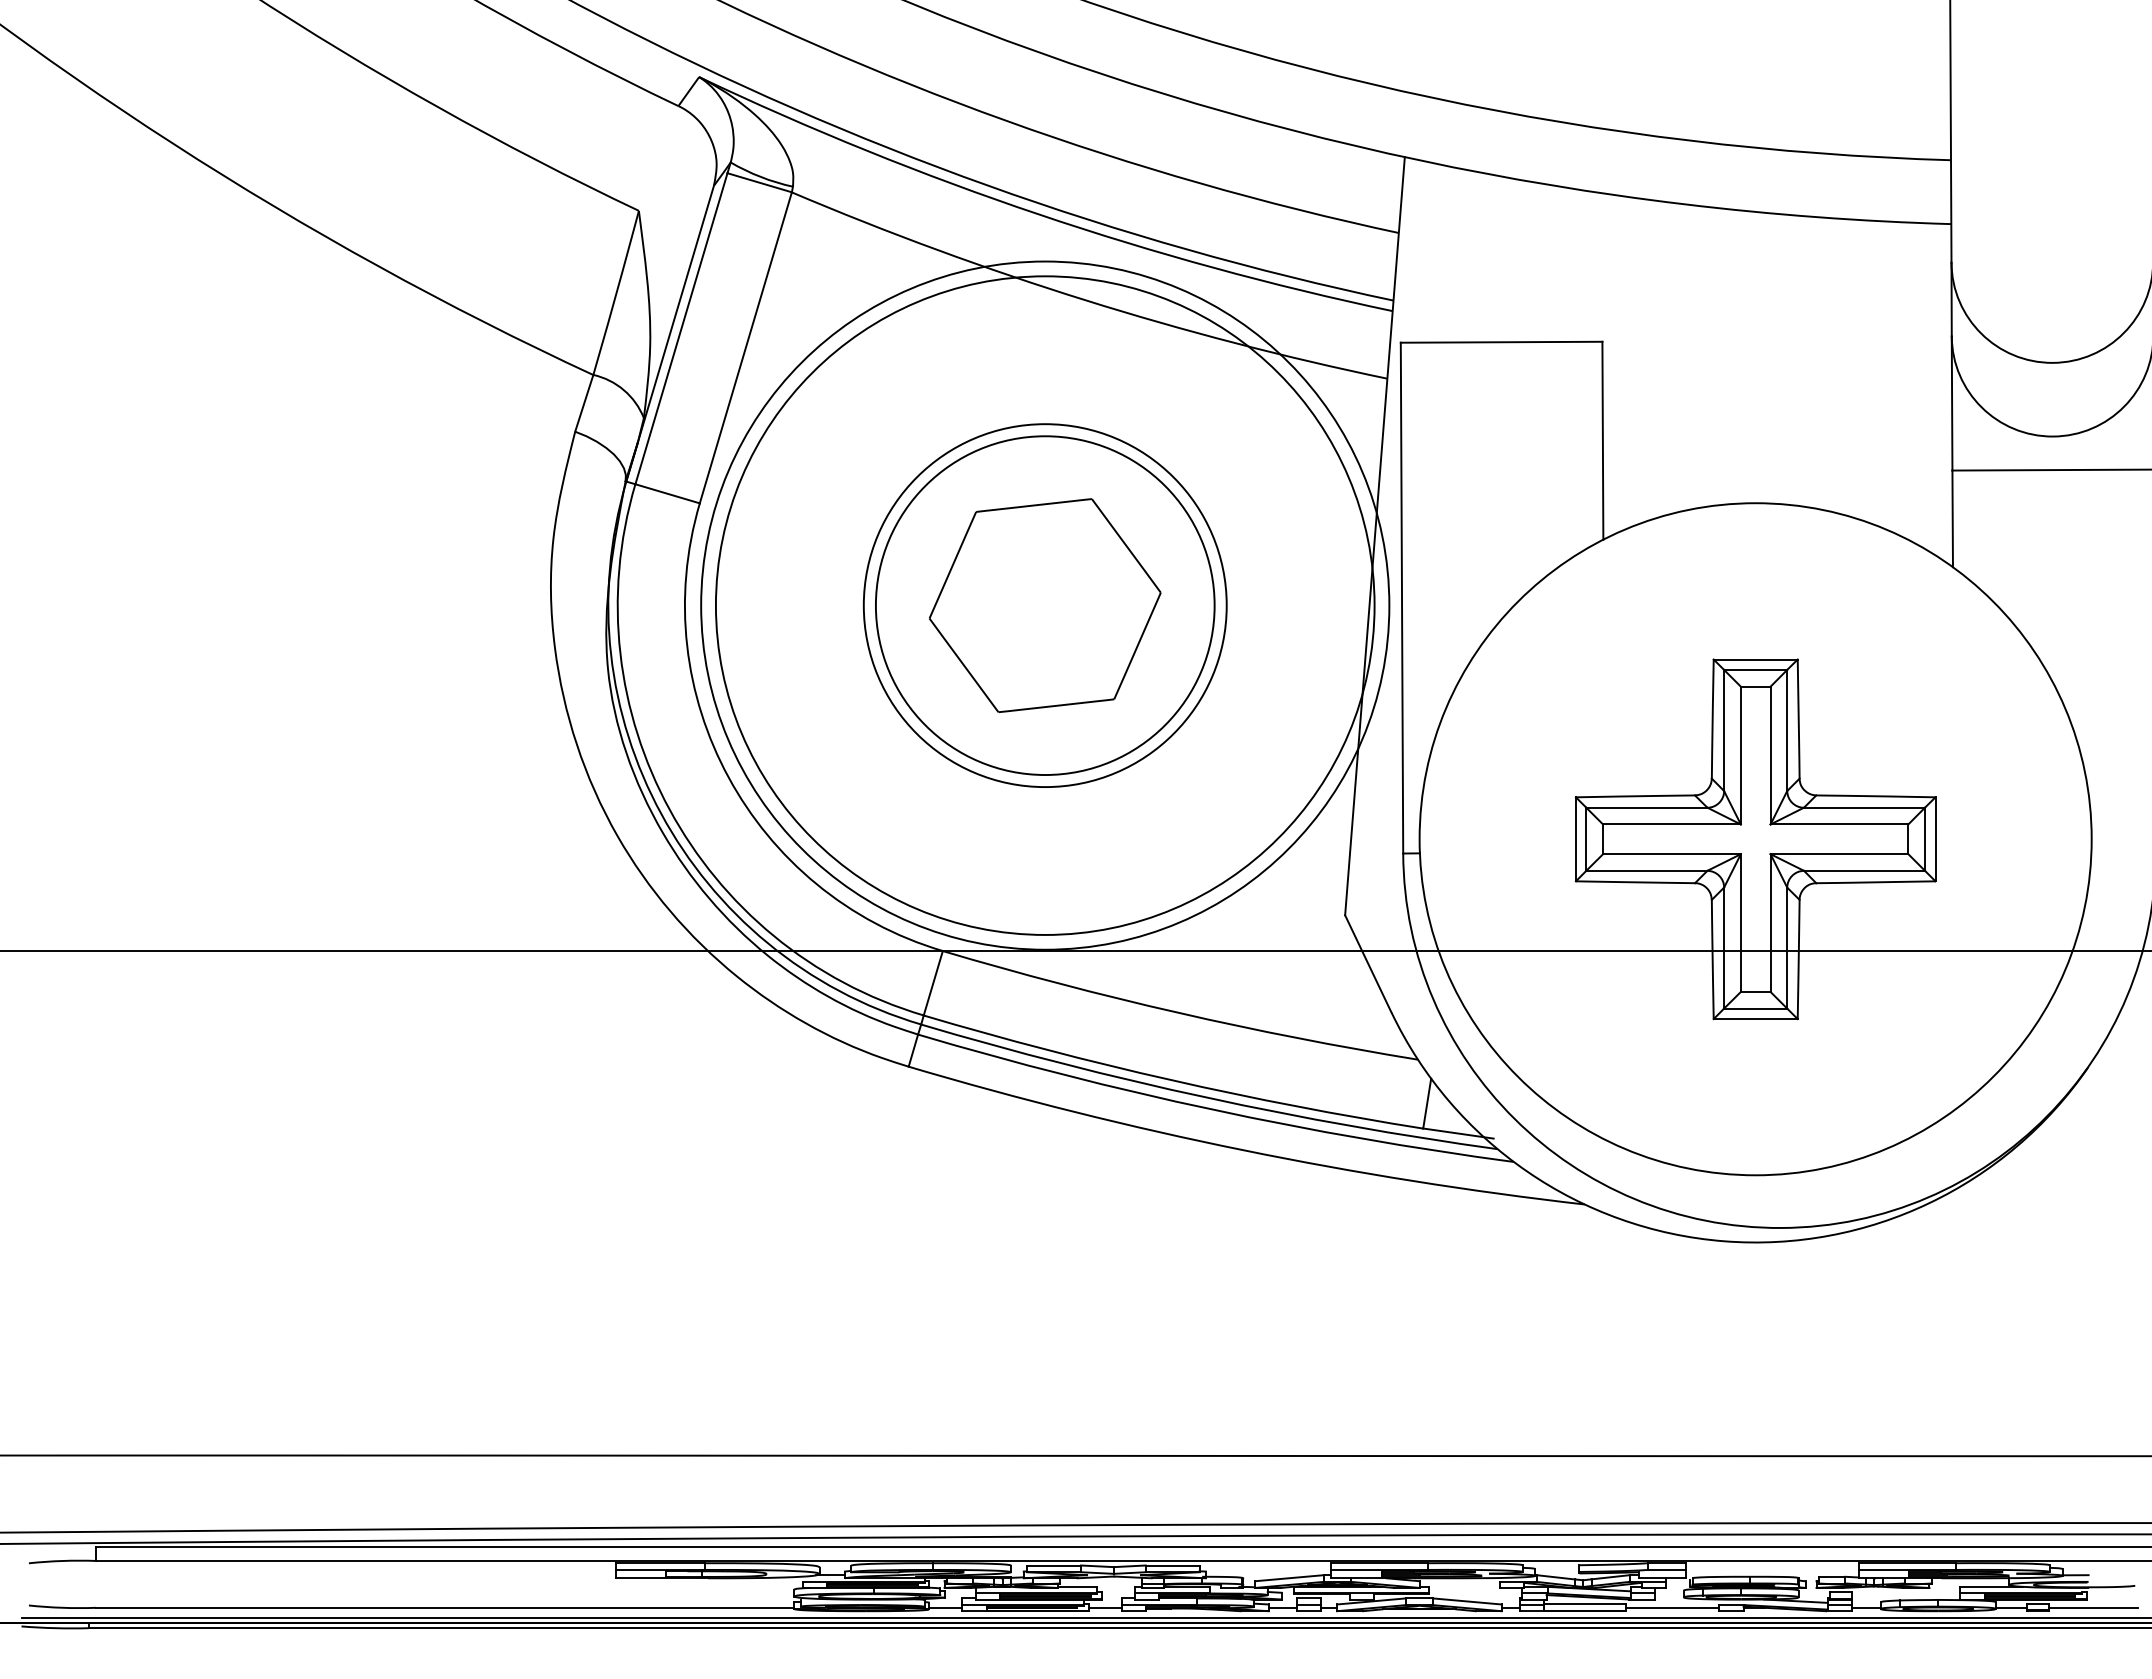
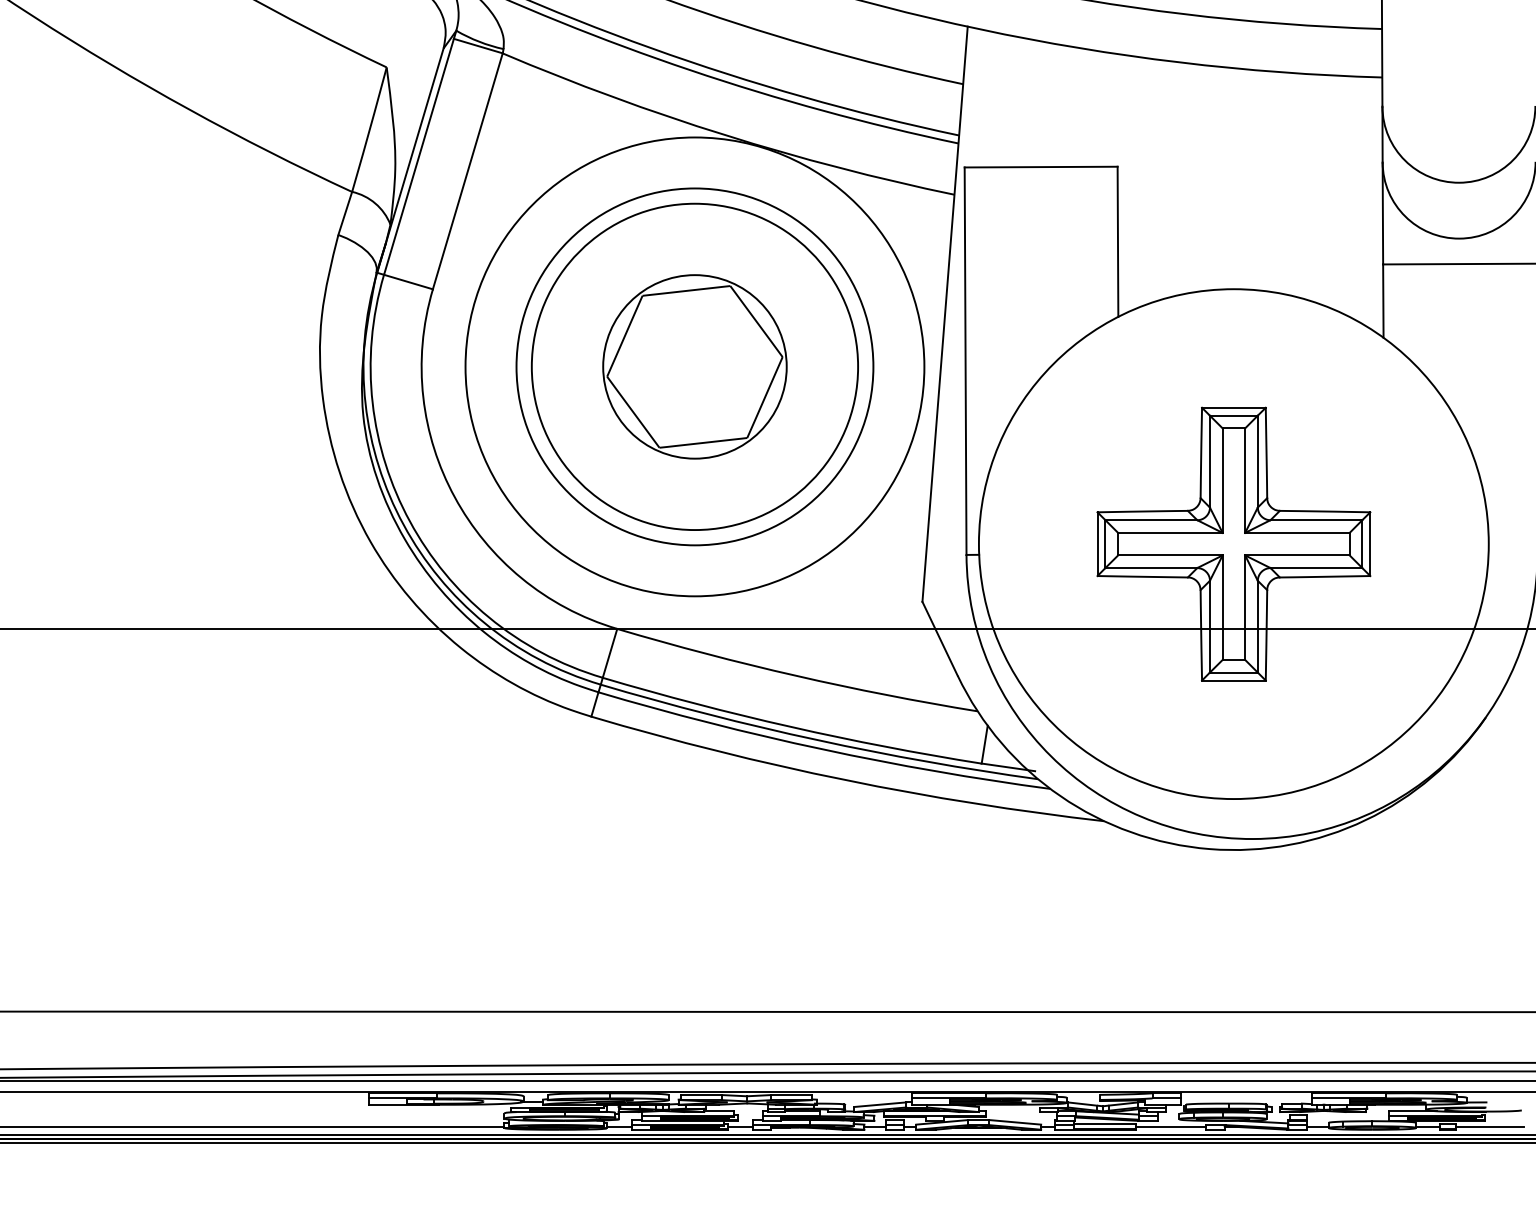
circle: (1044, 605) -> (694, 366), size x1.67
circle: (1045, 605) -> (695, 366), size x0.62
circle: (1045, 605) -> (695, 366), size x0.71
circle: (1045, 605) -> (695, 366), size x0.71

